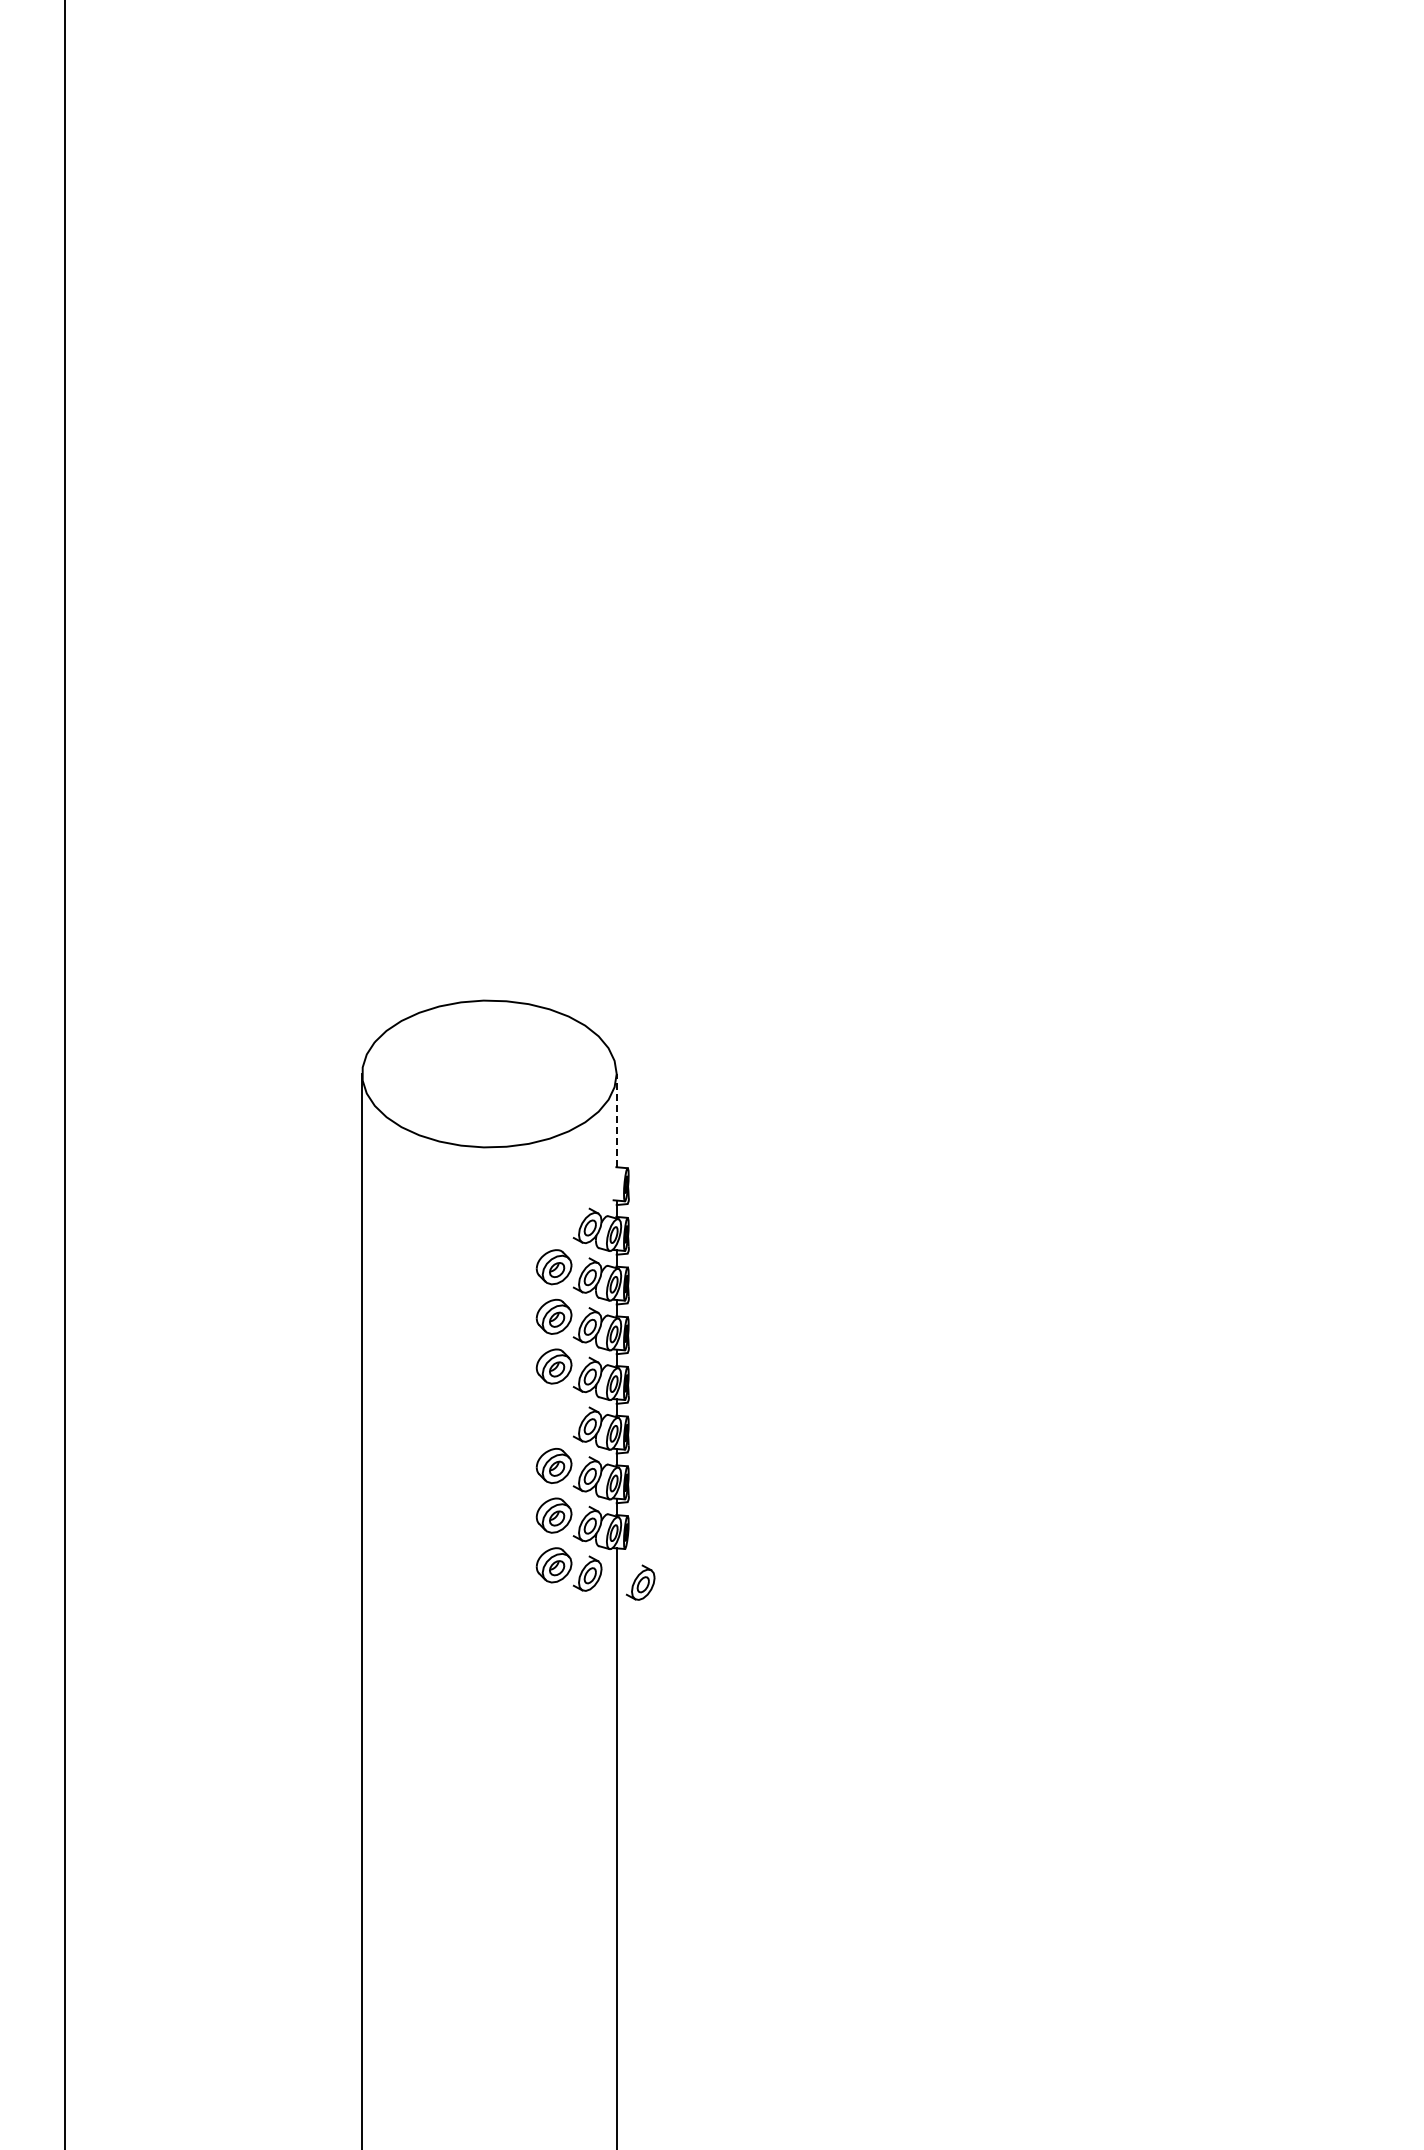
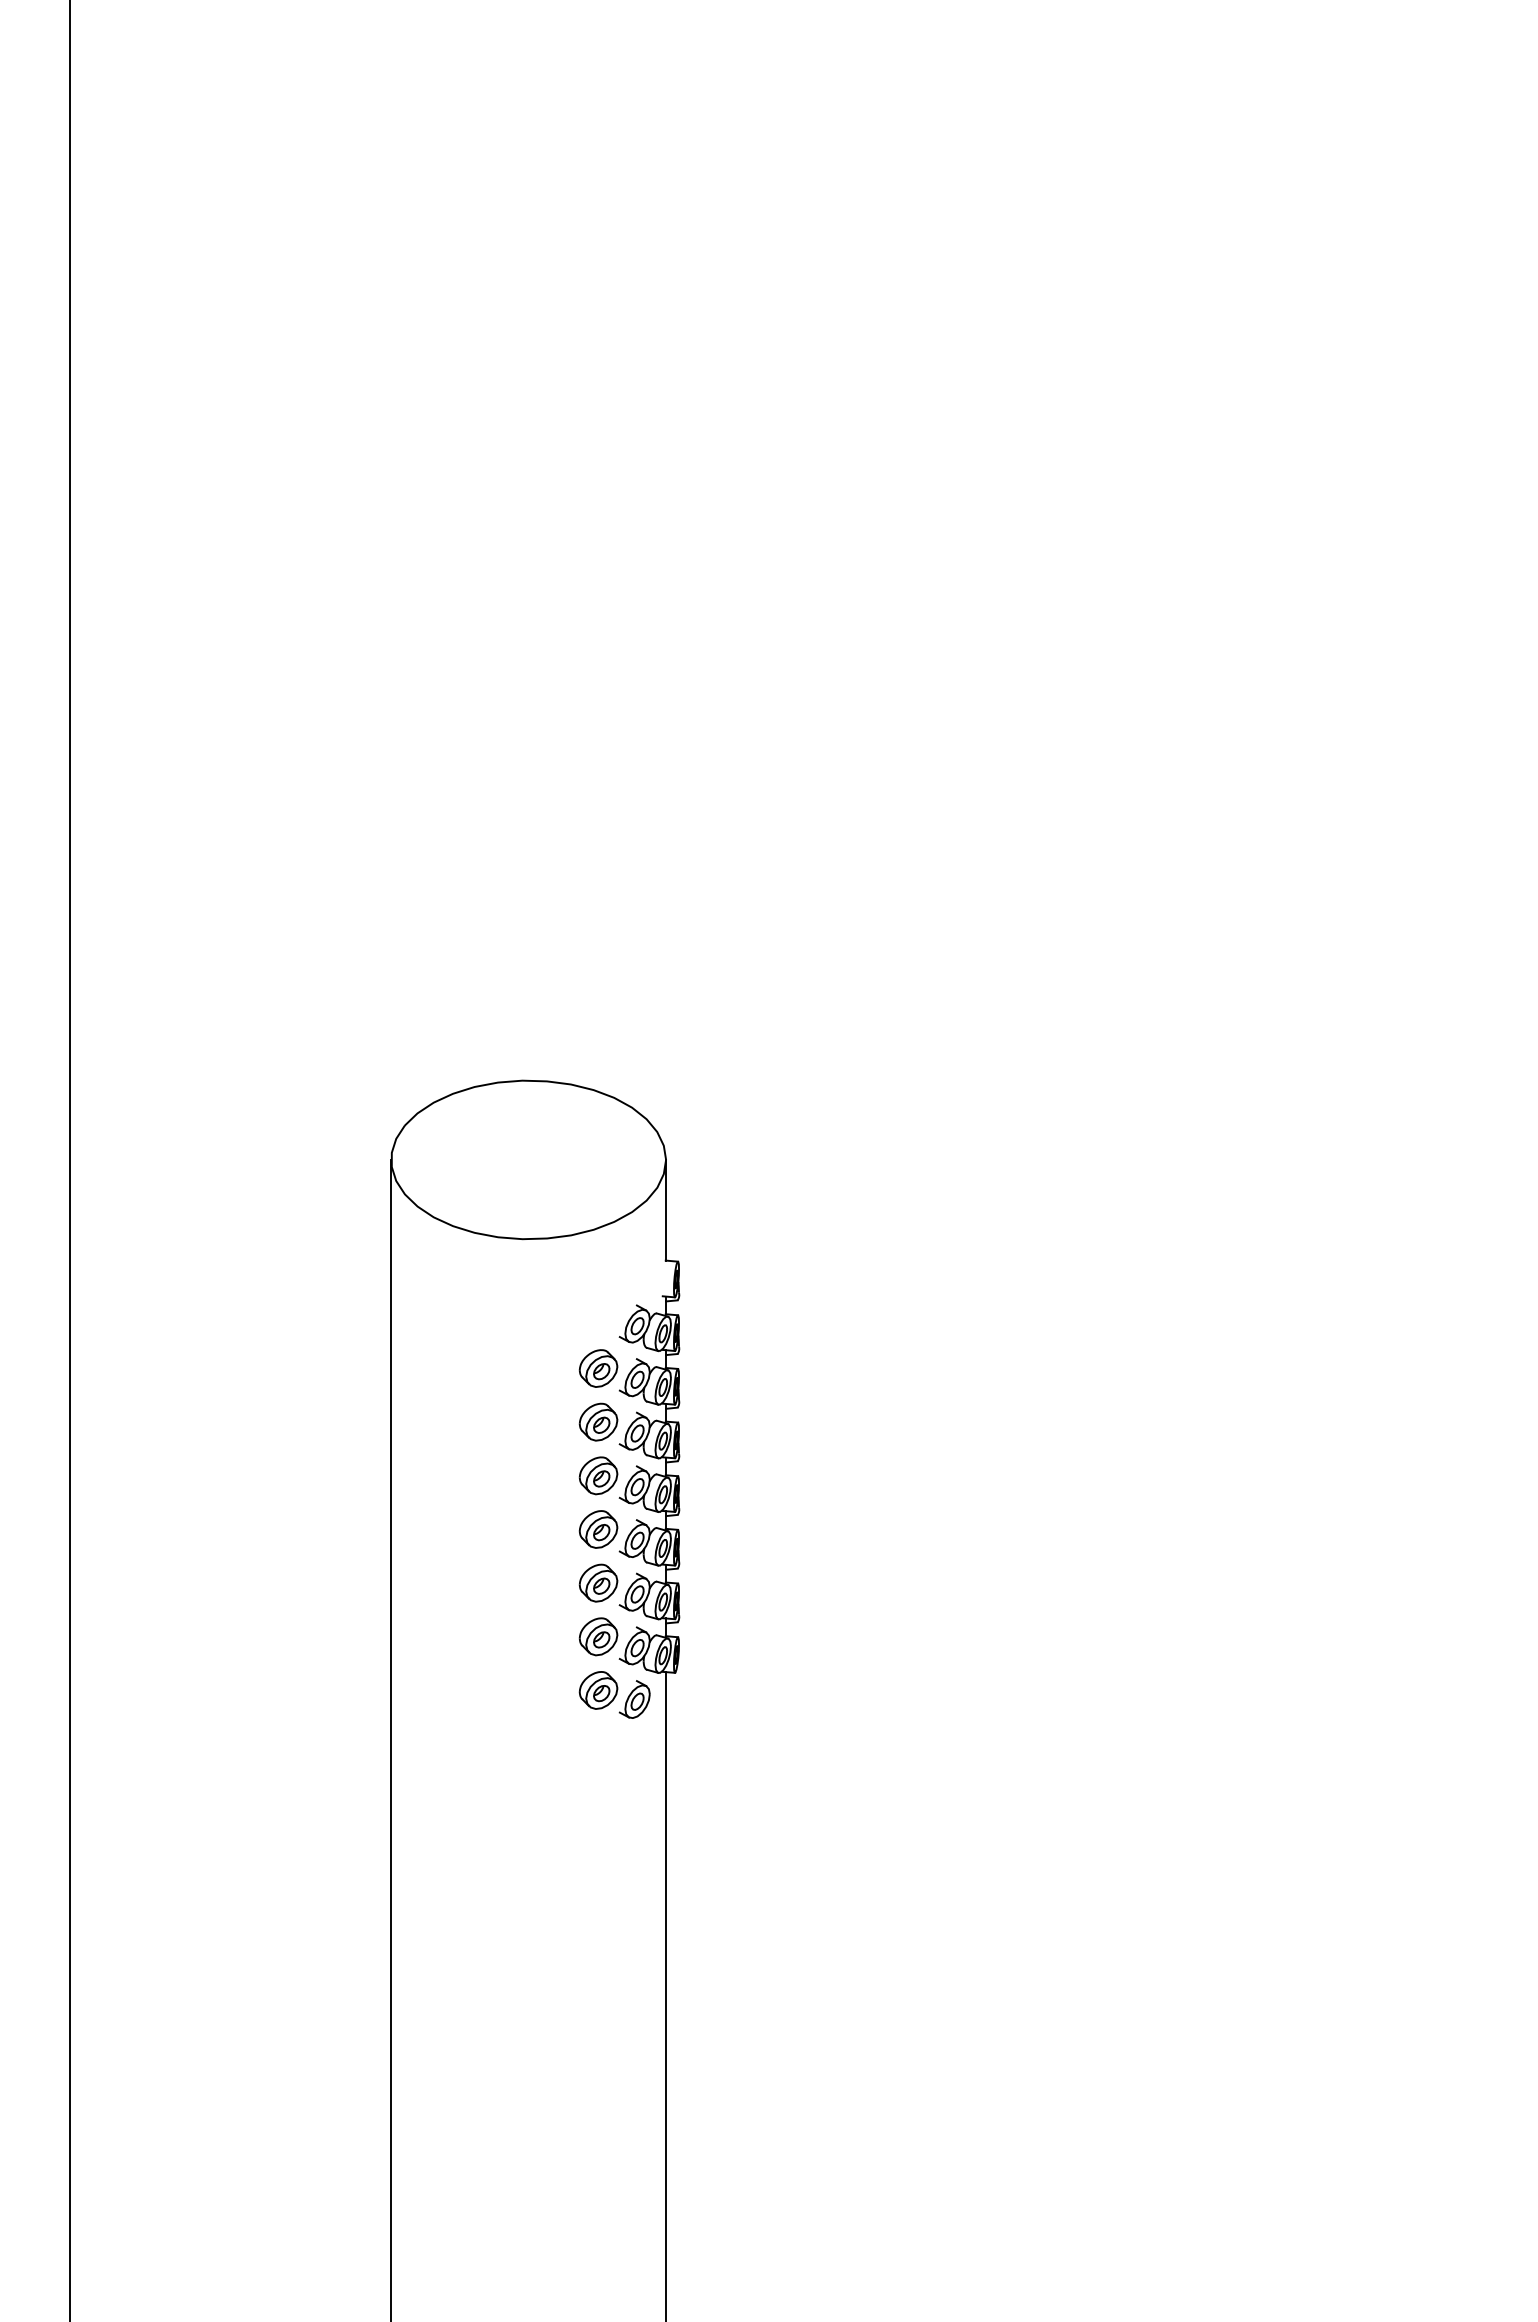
line: (616, 1120) -> (665, 1210), dashed -> solid
part: (553, 1416) -> (597, 1529), added
part: (640, 1582) -> (691, 1708), removed

